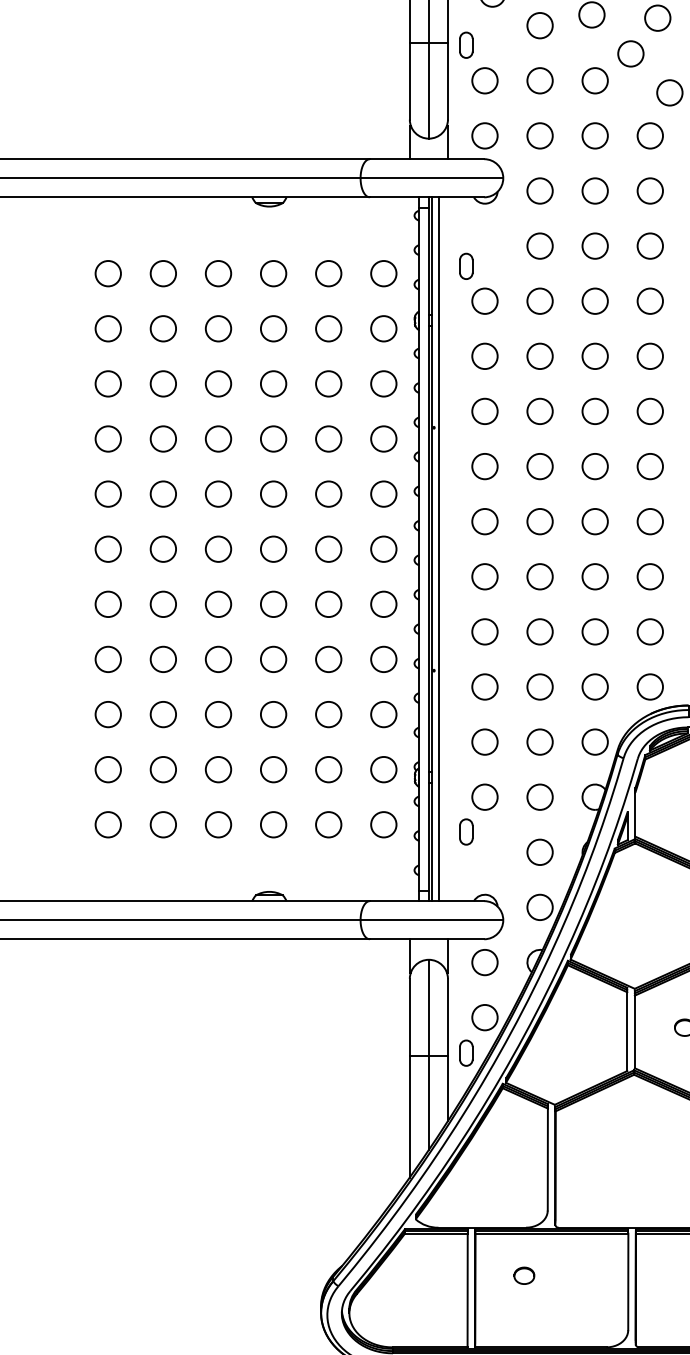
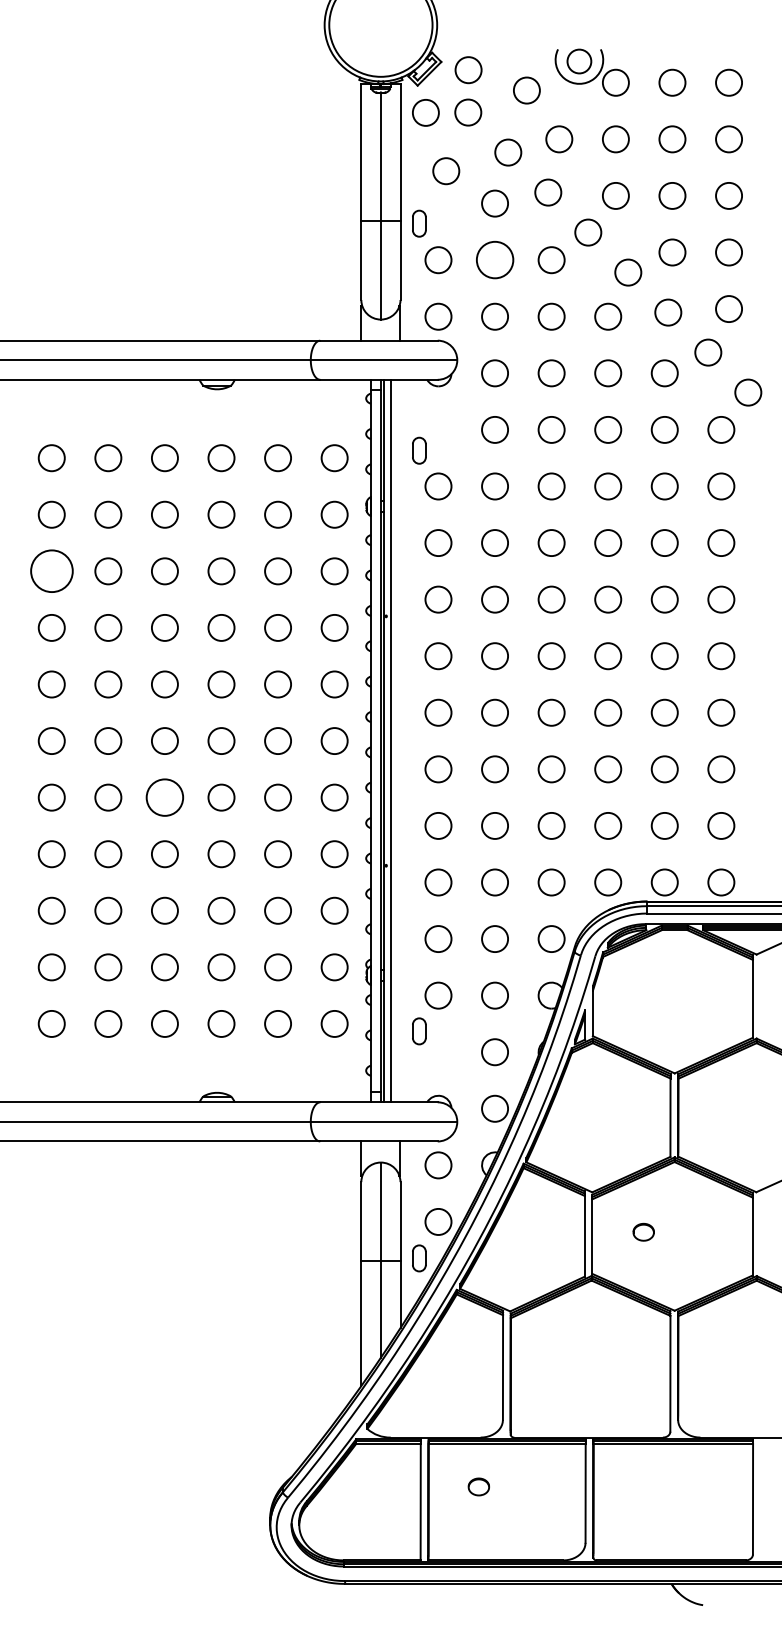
circle: (539, 81) -> (494, 260), size x1.4
circle: (108, 384) -> (51, 571), size x1.6
circle: (218, 604) -> (164, 797), size x1.4

